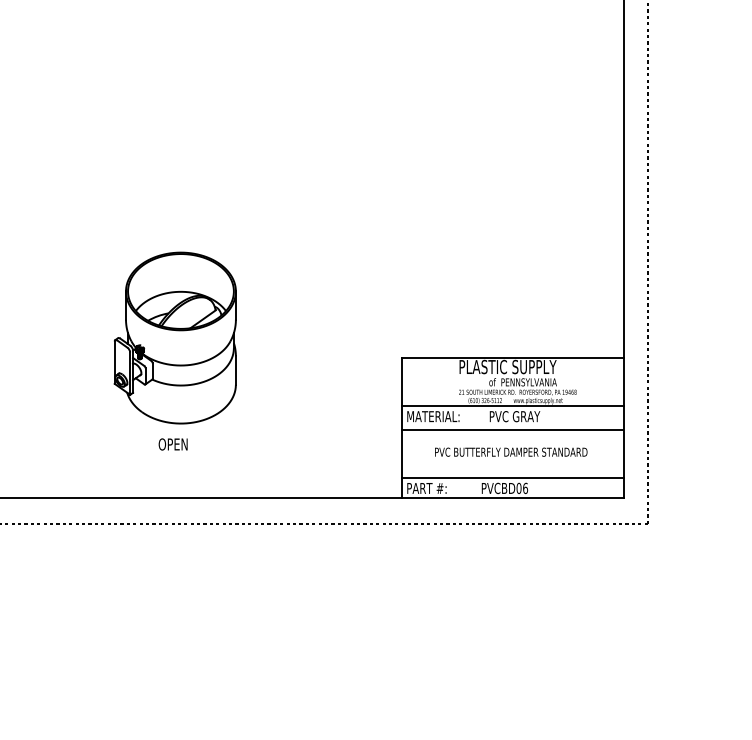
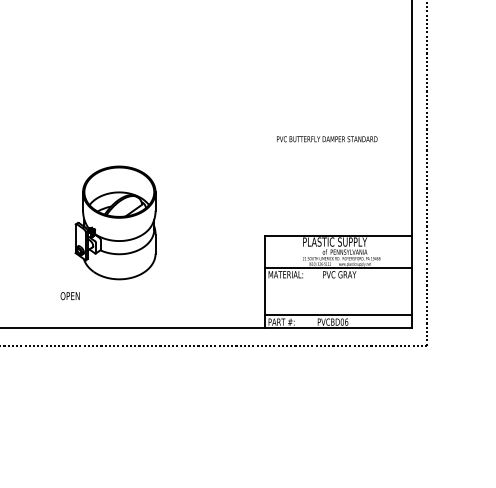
line: (511, 429) -> (337, 283), removed
text: (172, 445) -> (69, 296), moved
text: (511, 452) -> (327, 139), moved

